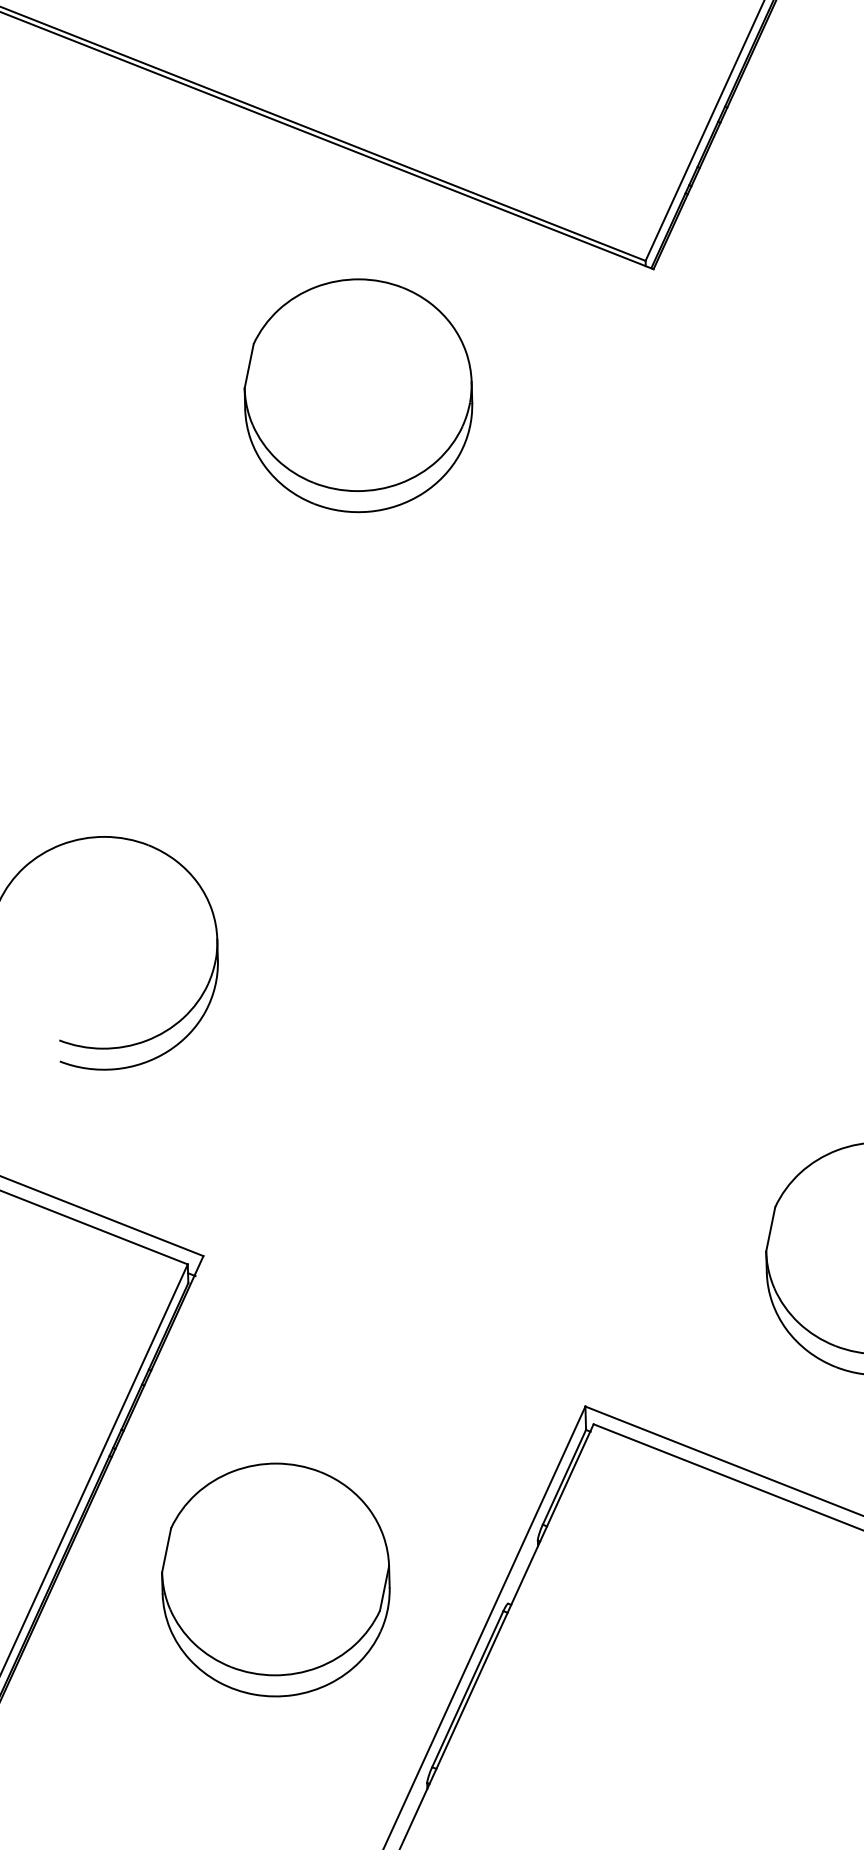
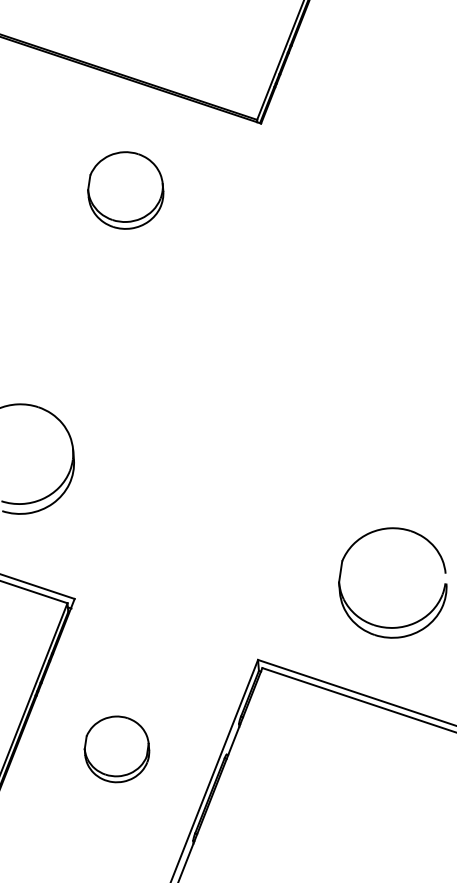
part: (358, 395) -> (125, 190), size x0.7
part: (274, 1580) -> (116, 749), size x0.6

